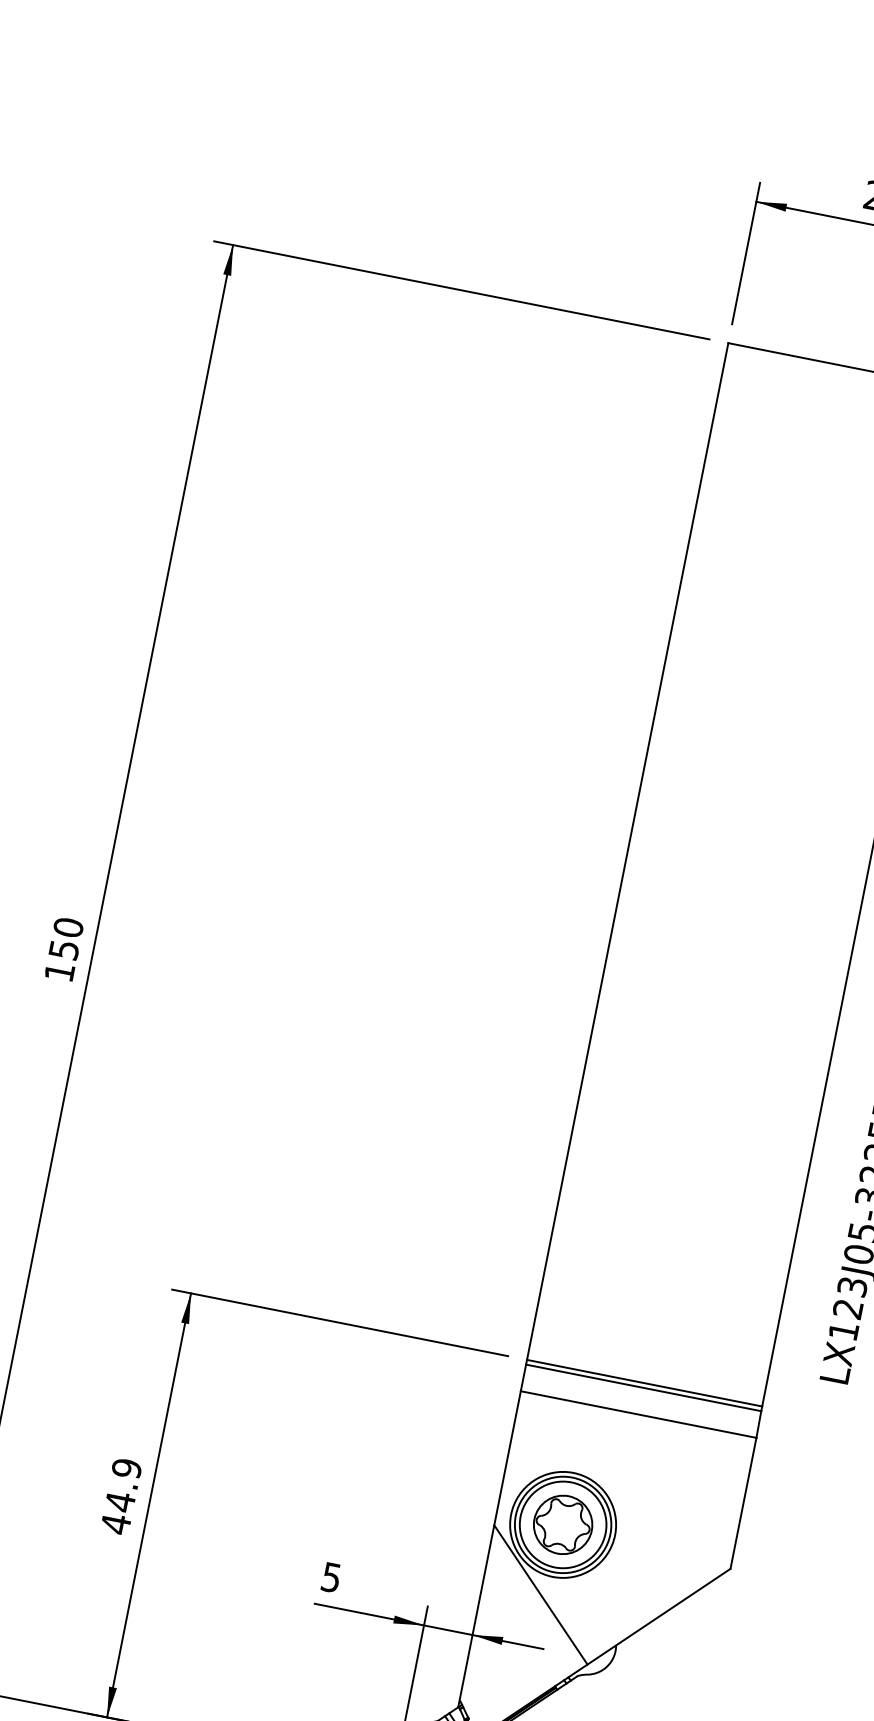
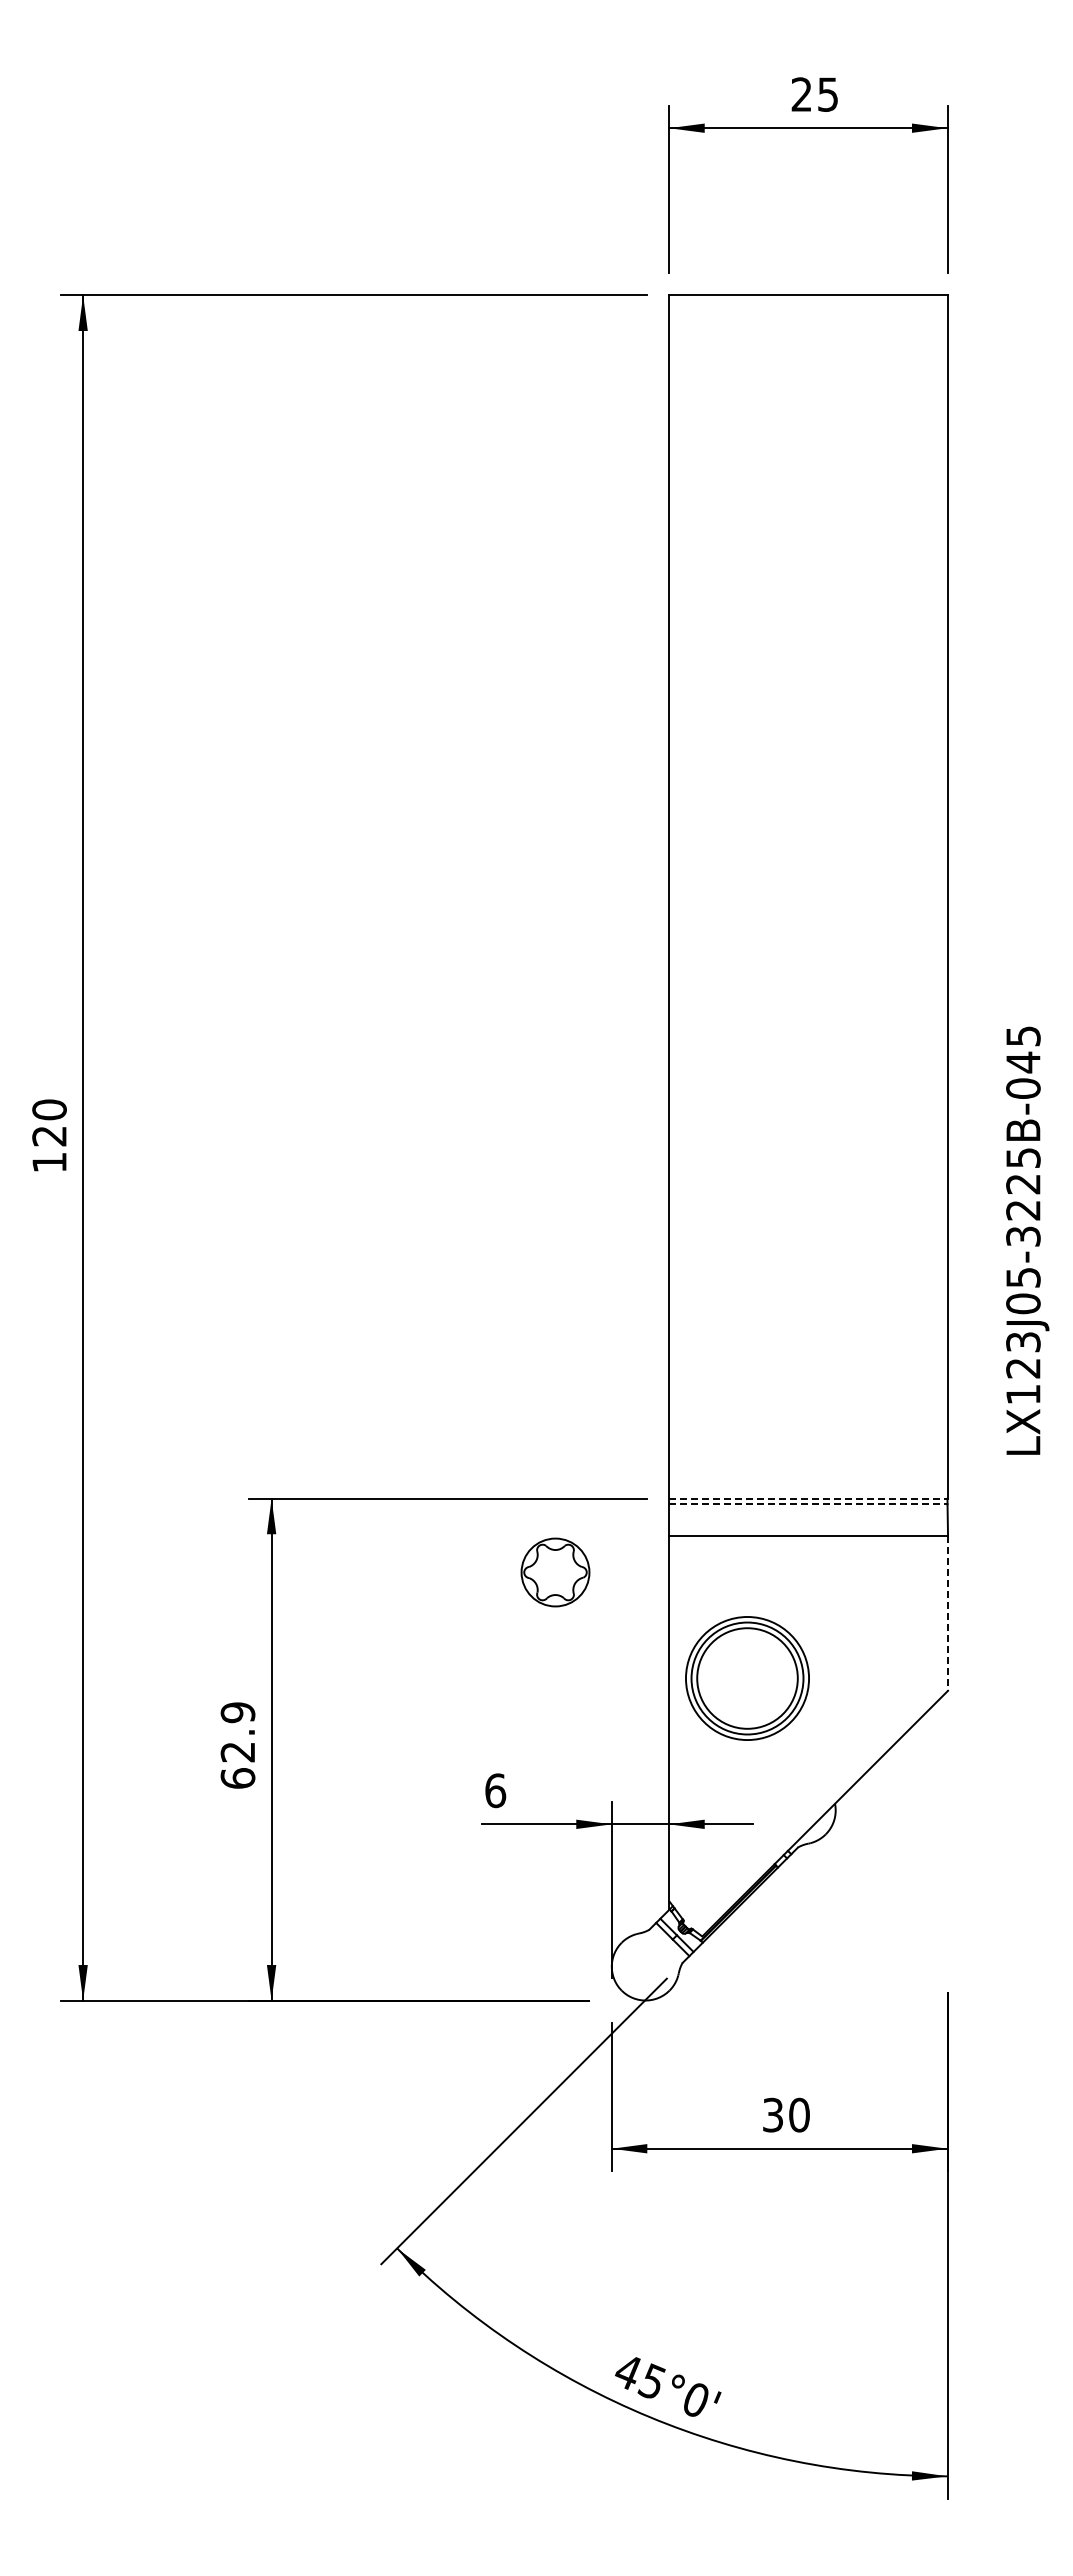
text: (63, 950) -> (49, 1136), 150 -> 120
line: (644, 1383) -> (808, 1498), solid -> dashed
line: (643, 1388) -> (808, 1504), solid -> dashed
line: (743, 1503) -> (948, 1613), solid -> dashed
text: (117, 1513) -> (237, 1765), 44.9 -> 62.9
part: (563, 1524) -> (555, 1572), moved
text: (331, 1577) -> (495, 1790), 5 -> 6
line: (540, 1595) -> (737, 1763), removed

